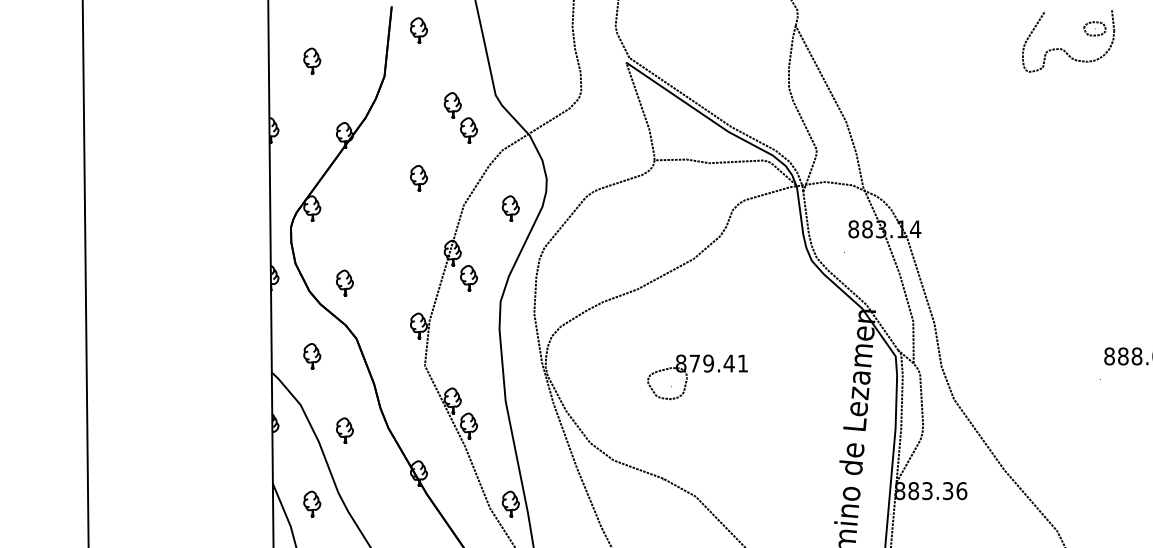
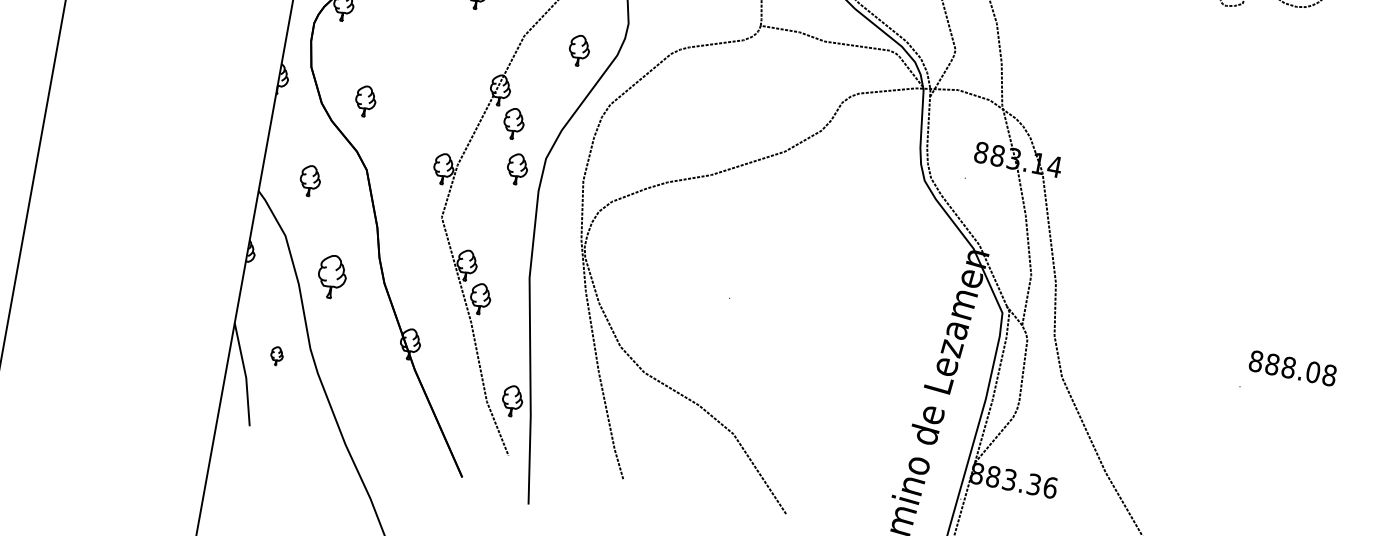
part: (478, 314) -> (516, 168), added
part: (697, 376) -> (762, 291), removed
part: (344, 430) -> (331, 276), size x1.4
part: (312, 503) -> (277, 355), size x0.6

